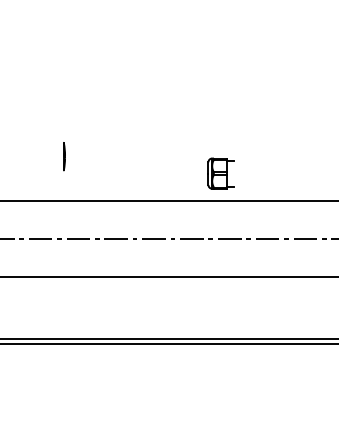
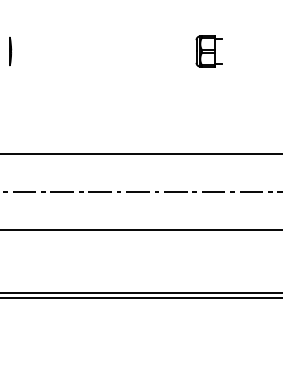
line: (64, 156) -> (10, 51), moved
part: (220, 173) -> (208, 51), moved

